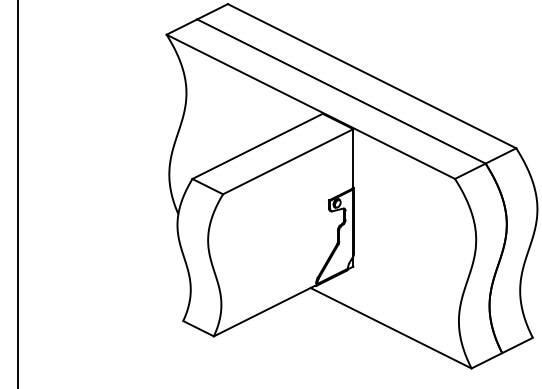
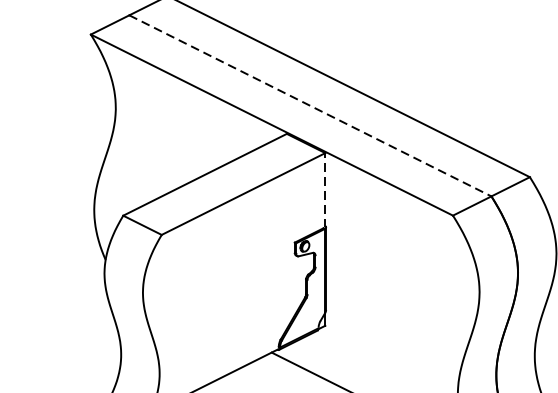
line: (341, 91) -> (310, 105), solid -> dashed
line: (353, 158) -> (325, 189), solid -> dashed

